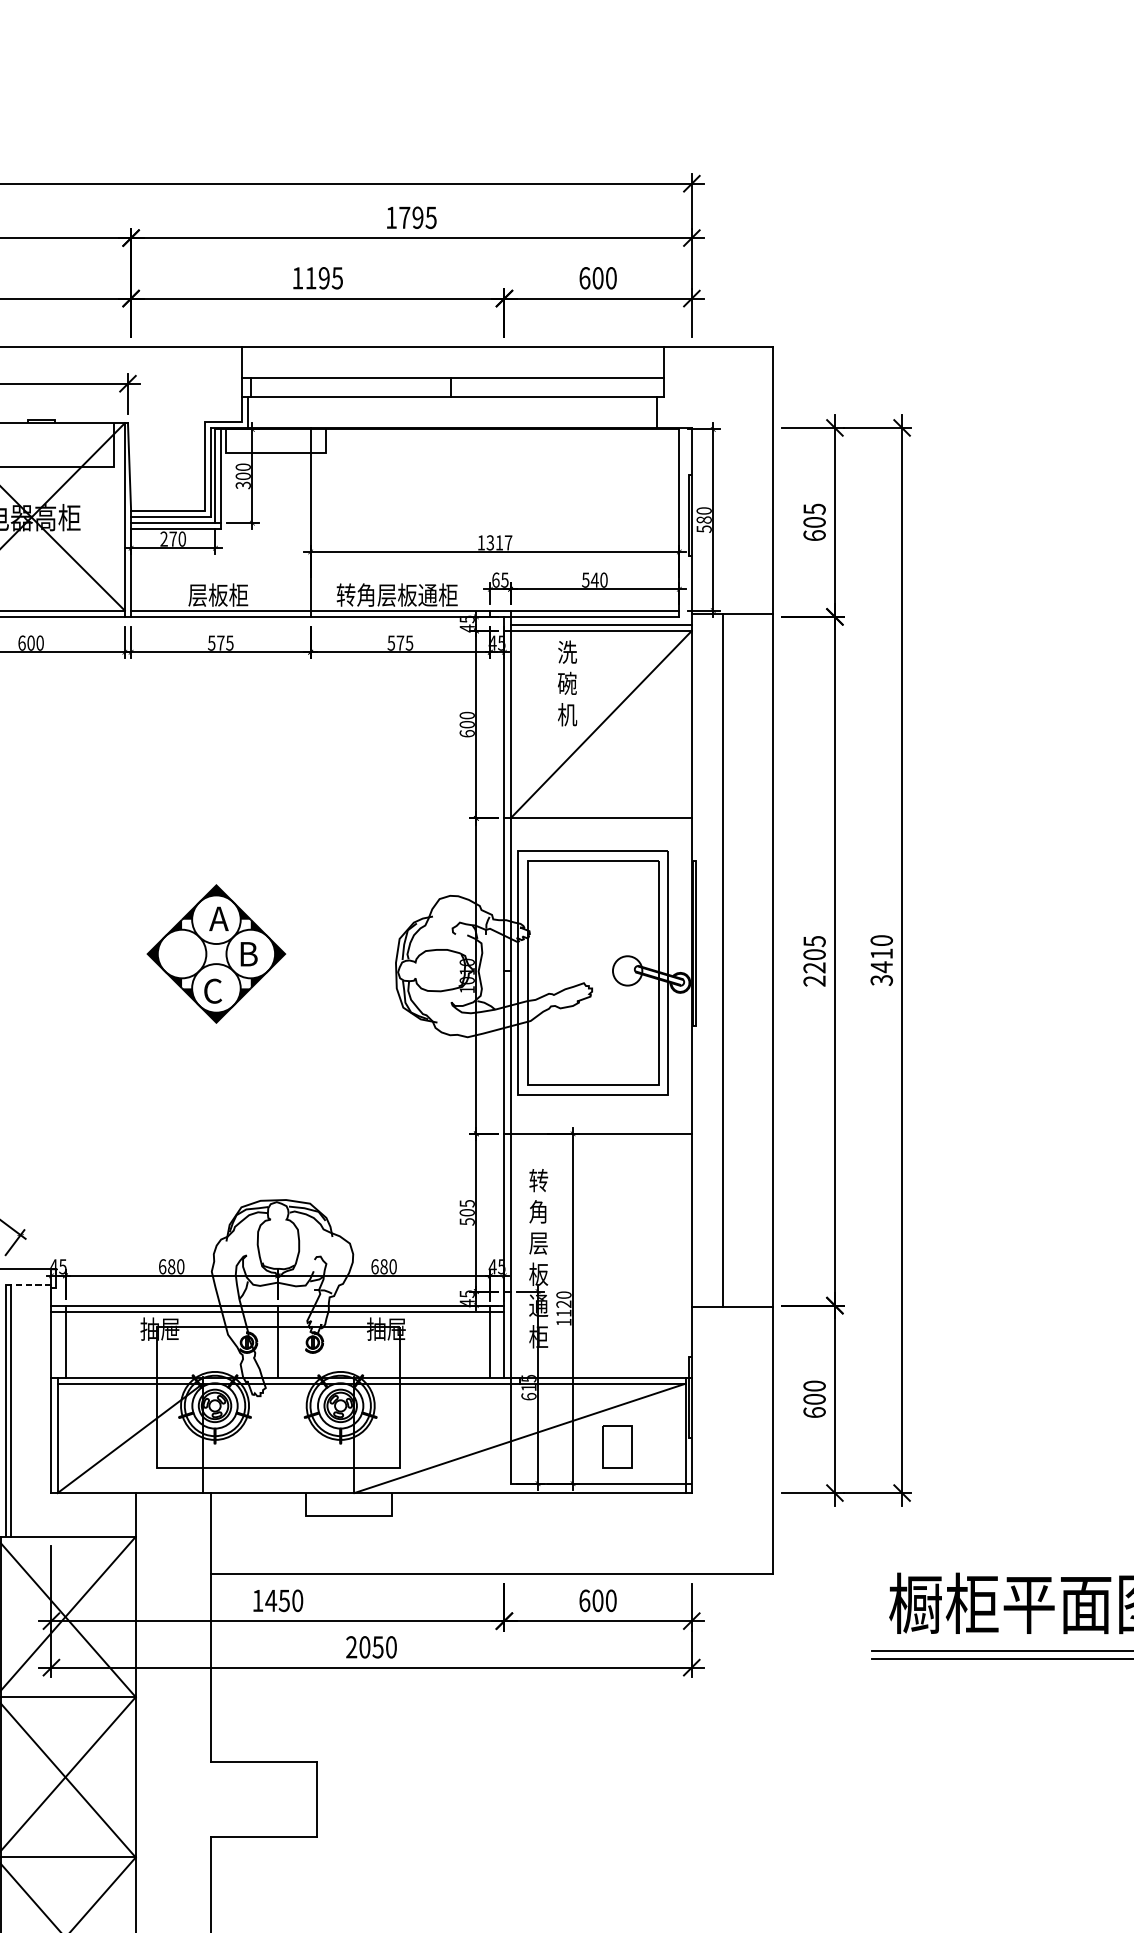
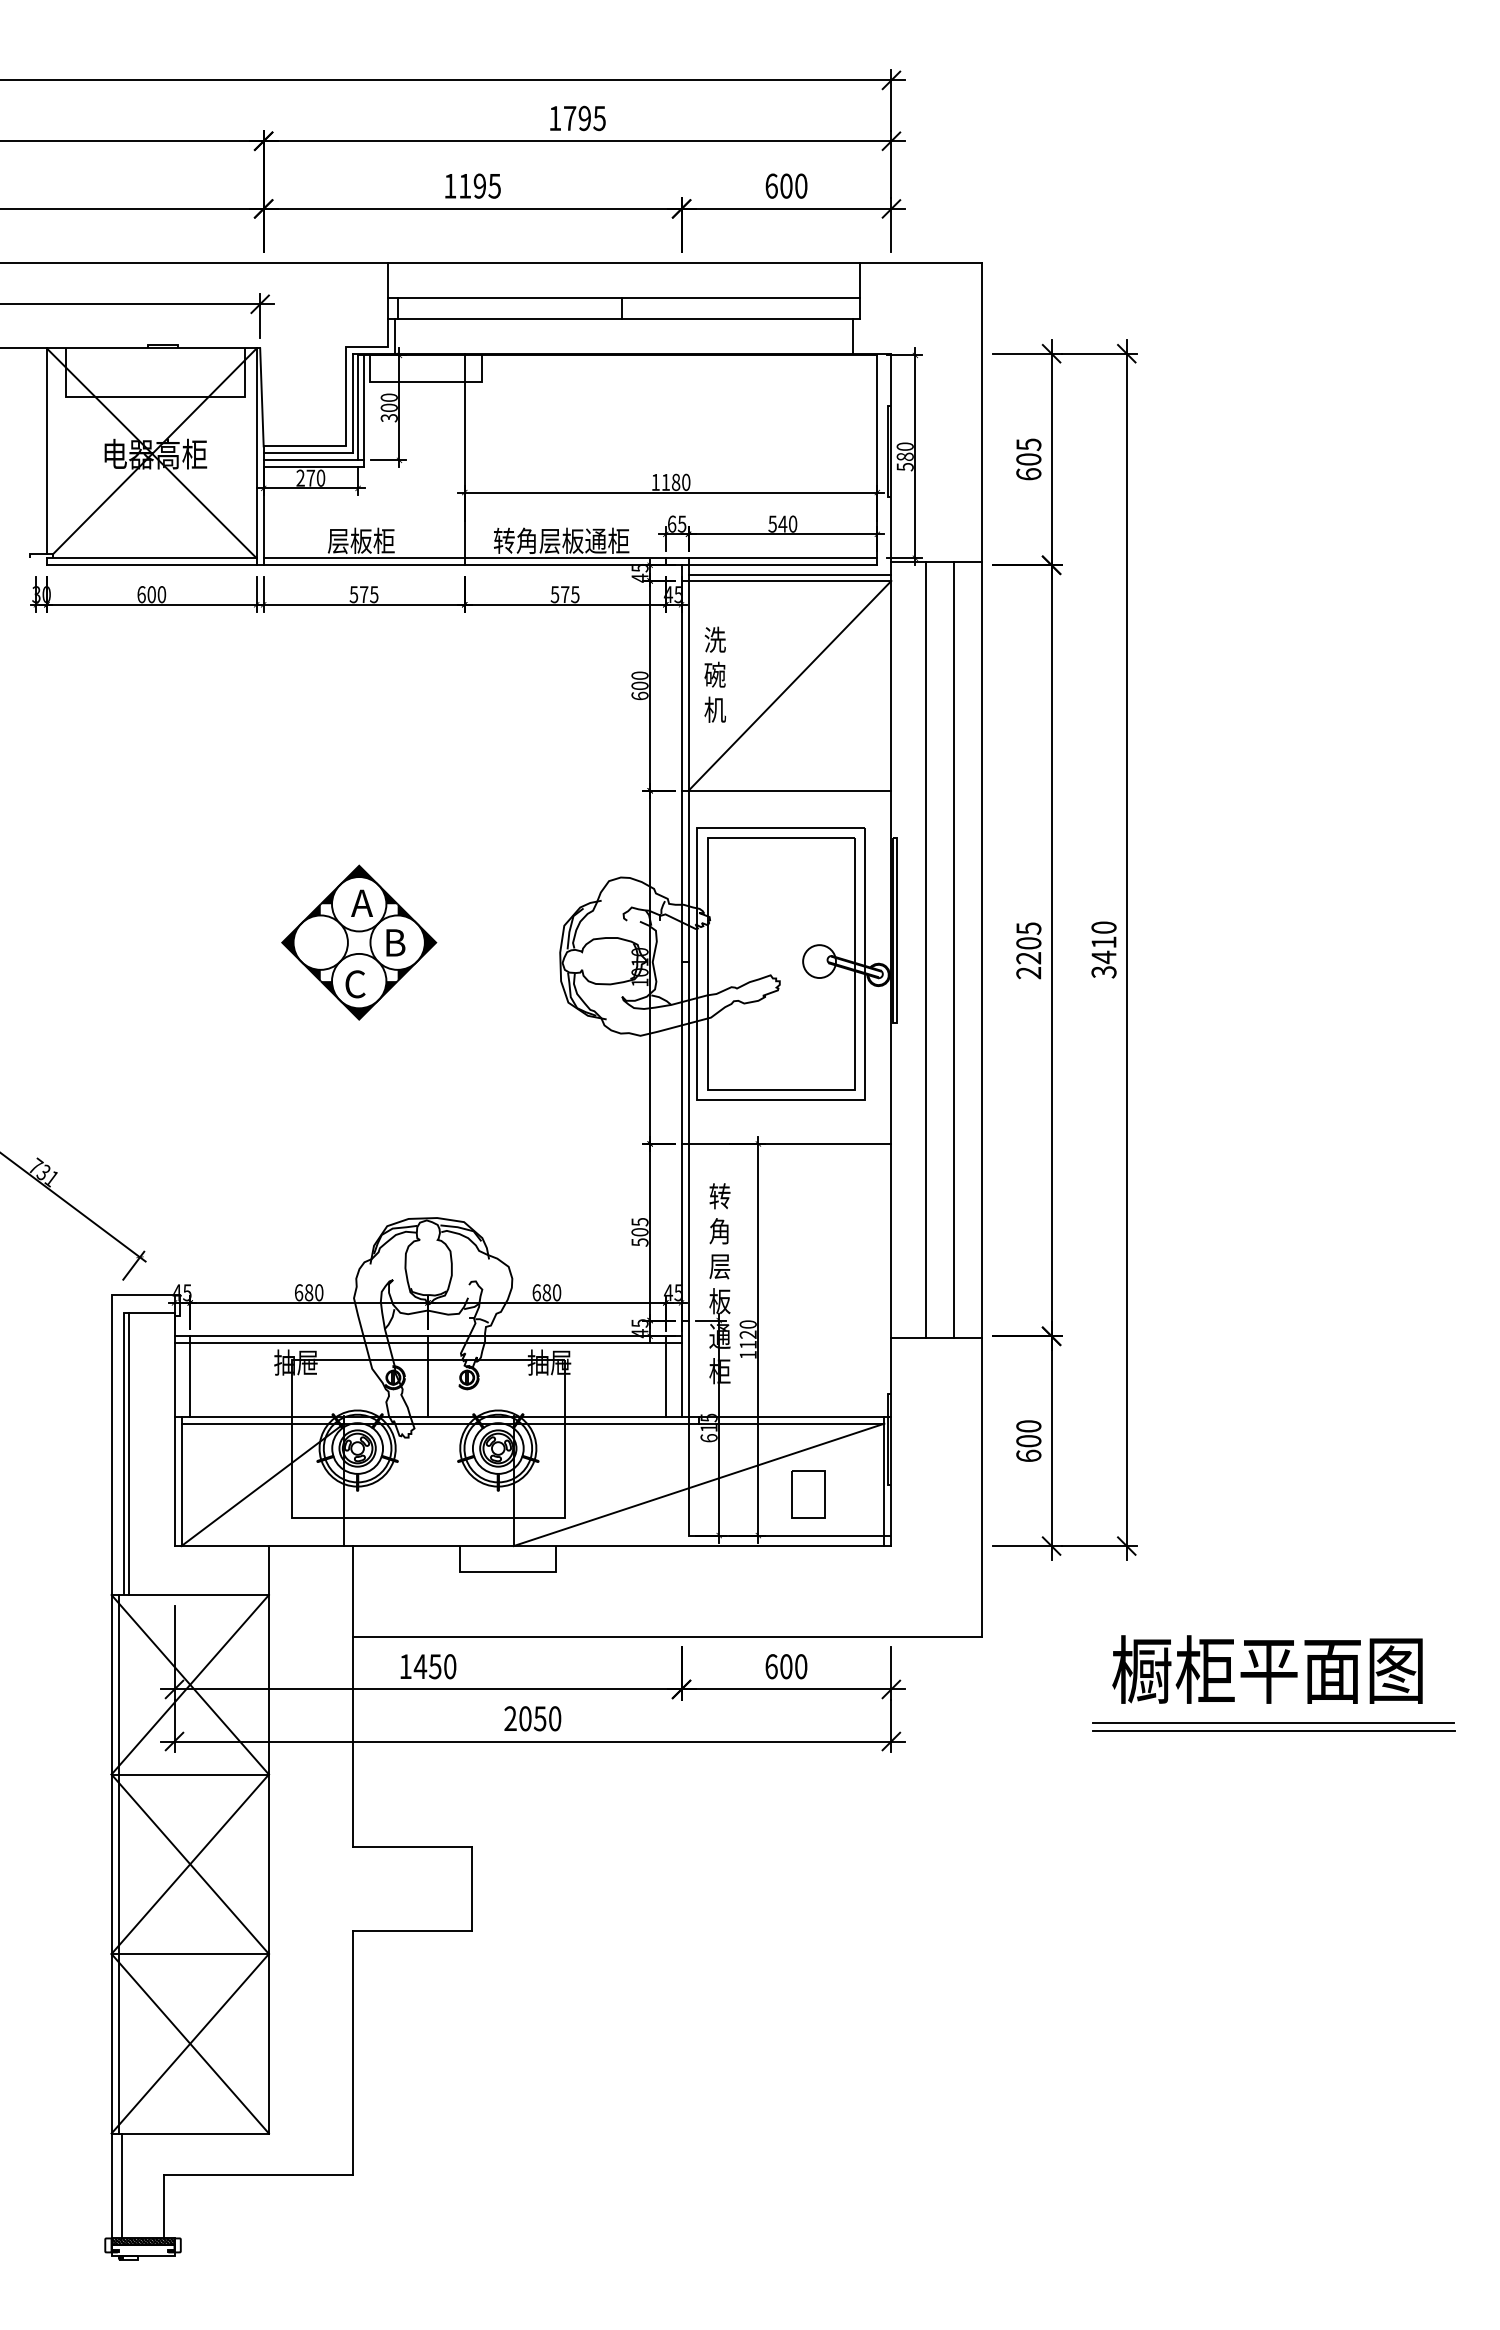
text: (498, 542) -> (675, 482), 1317 -> 1180
text: (566, 683) -> (714, 674), moved
line: (748, 960) -> (954, 949), added
line: (30, 1284) -> (151, 1312), dashed -> solid

